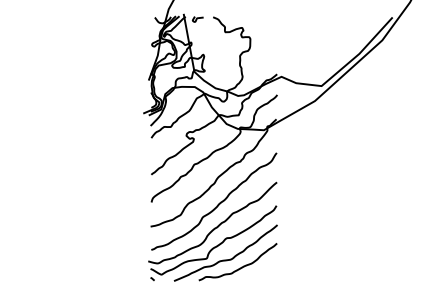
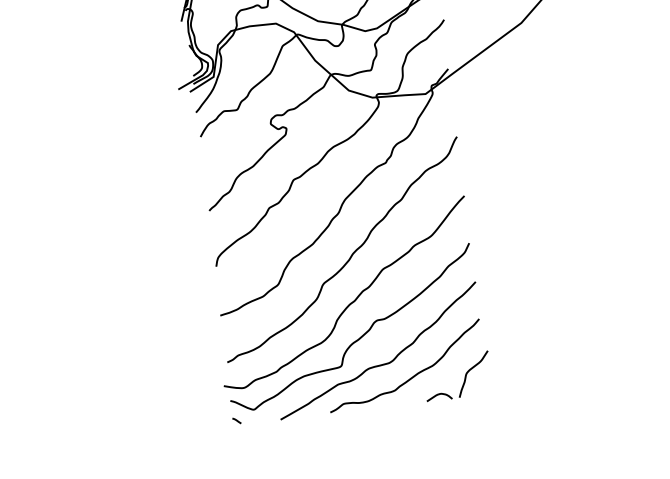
part: (262, 270) -> (456, 377), added

